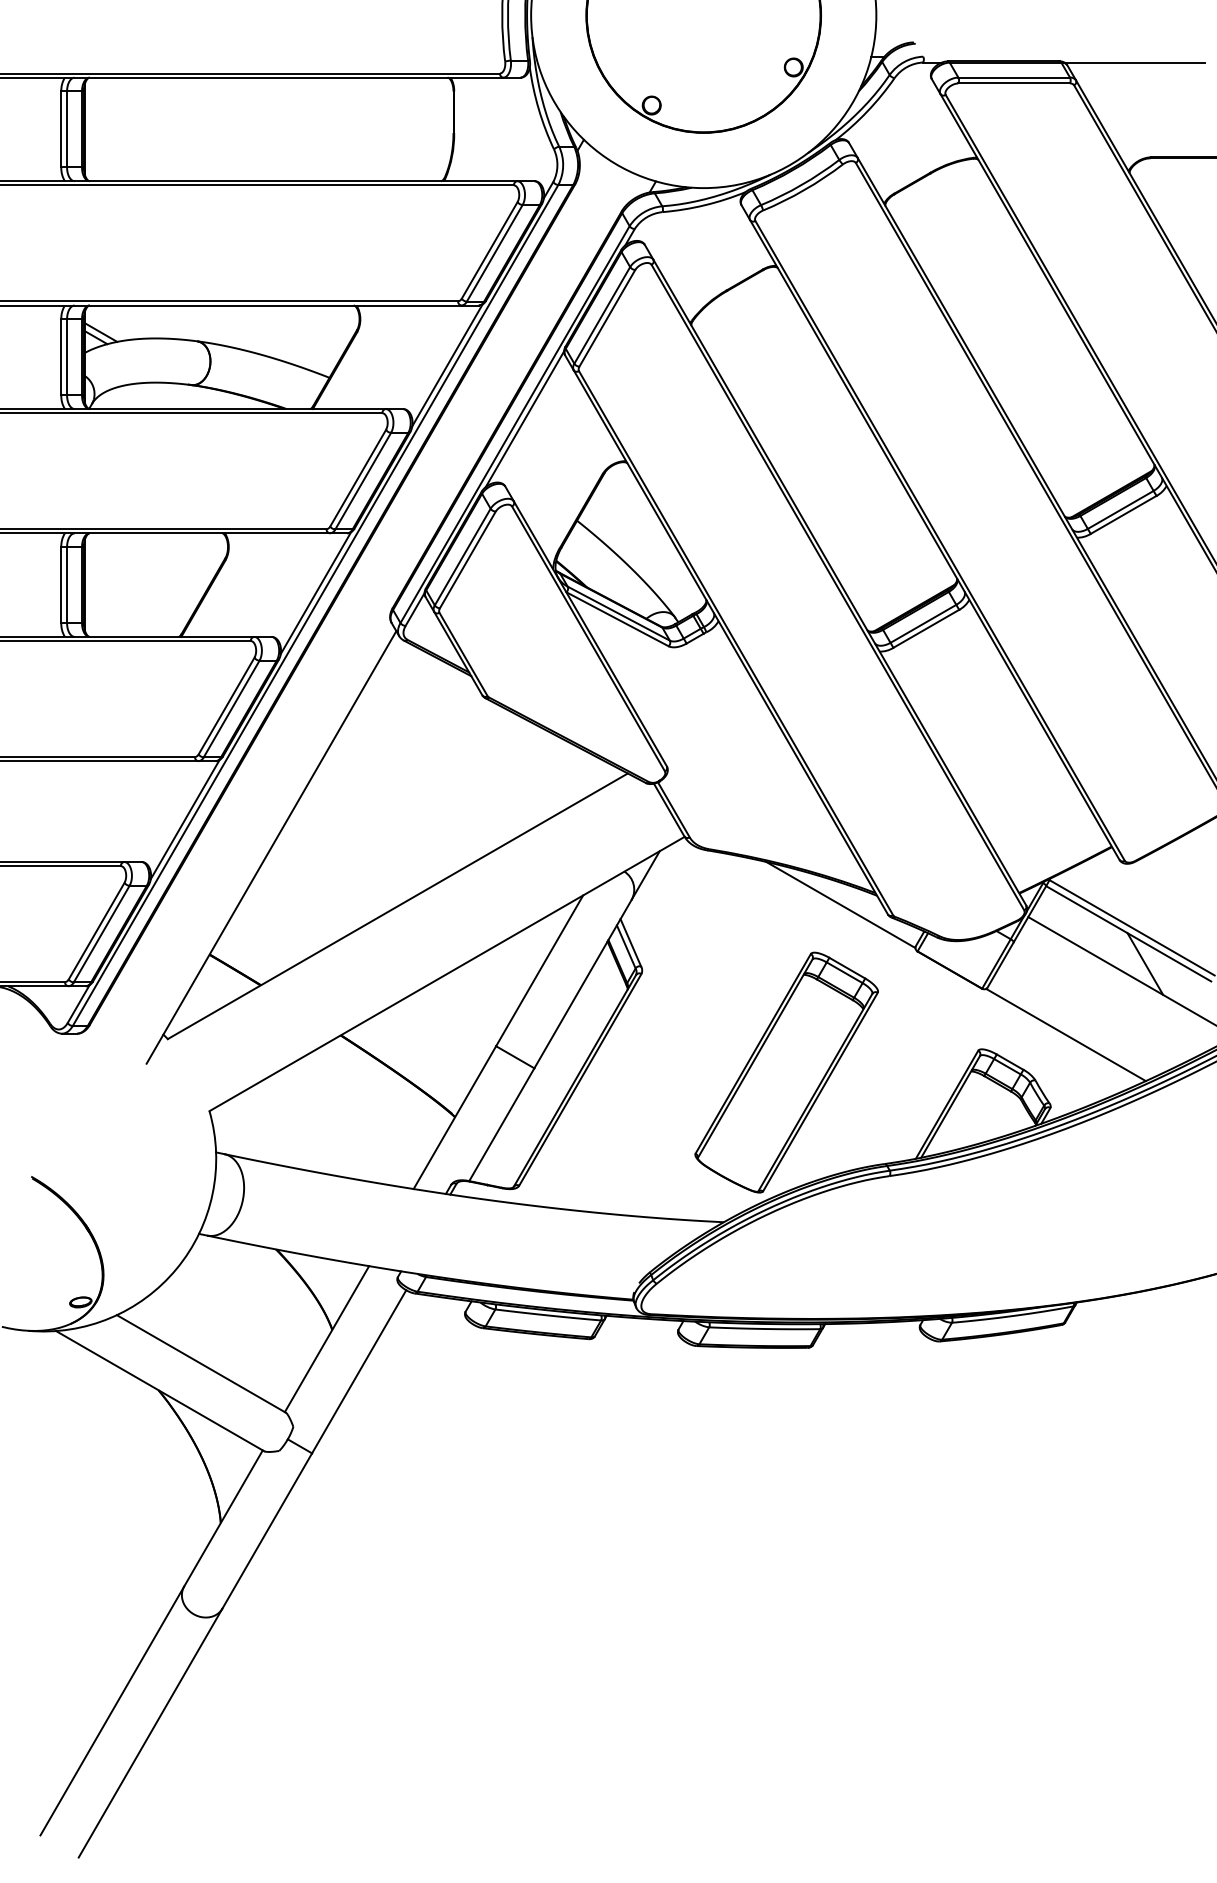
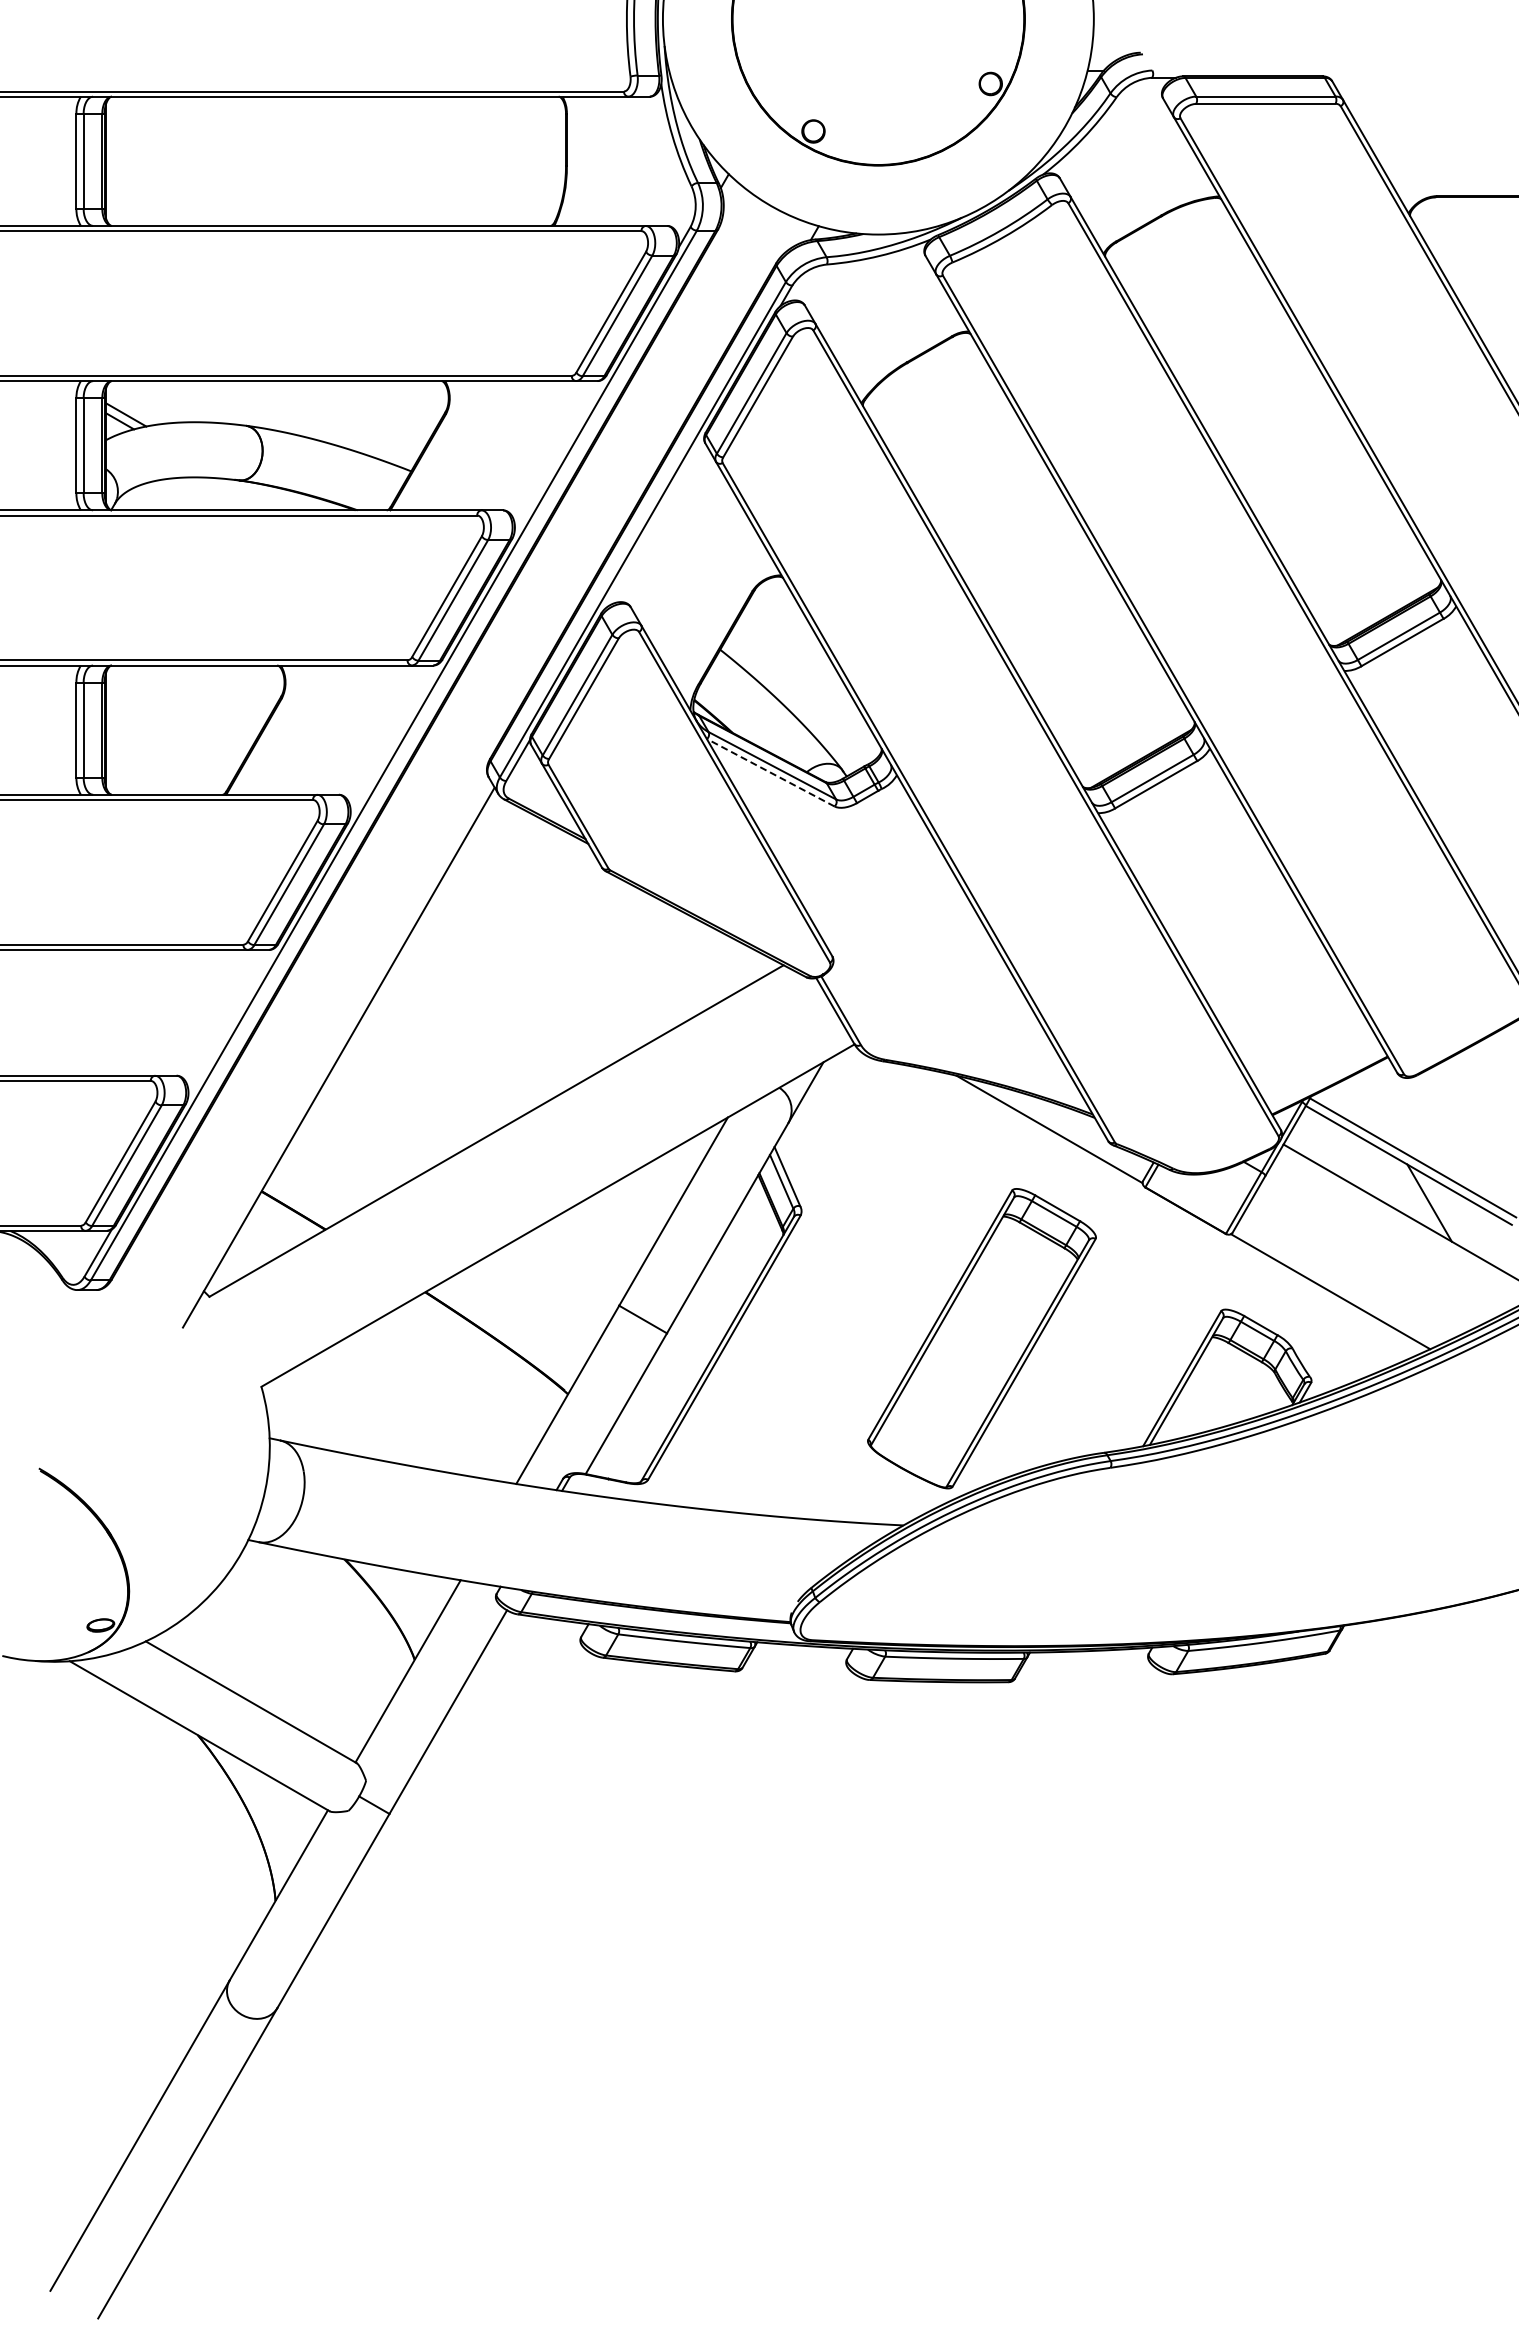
line: (1134, 62) -> (1416, 77), removed
line: (447, 365) -> (558, 455), removed
line: (525, 418) -> (655, 522), removed
line: (316, 593) -> (394, 740), removed
line: (617, 619) -> (770, 772), solid -> dashed
line: (185, 819) -> (231, 1022), removed

